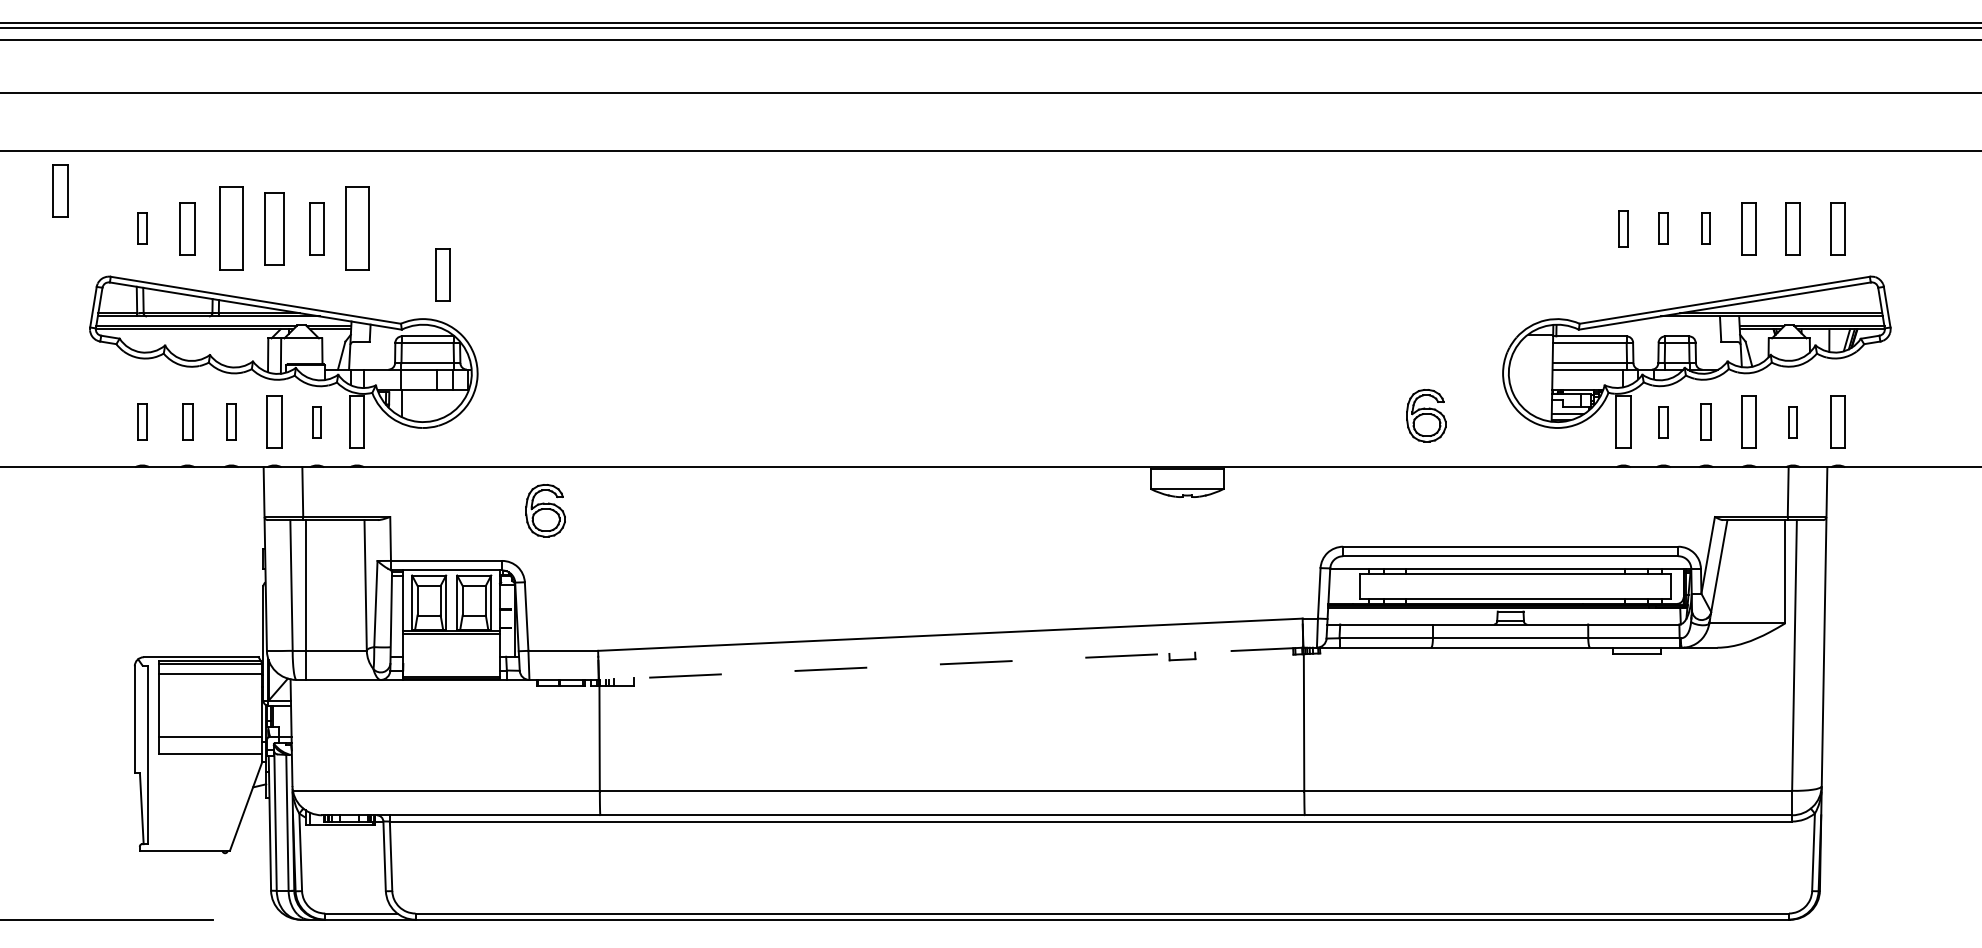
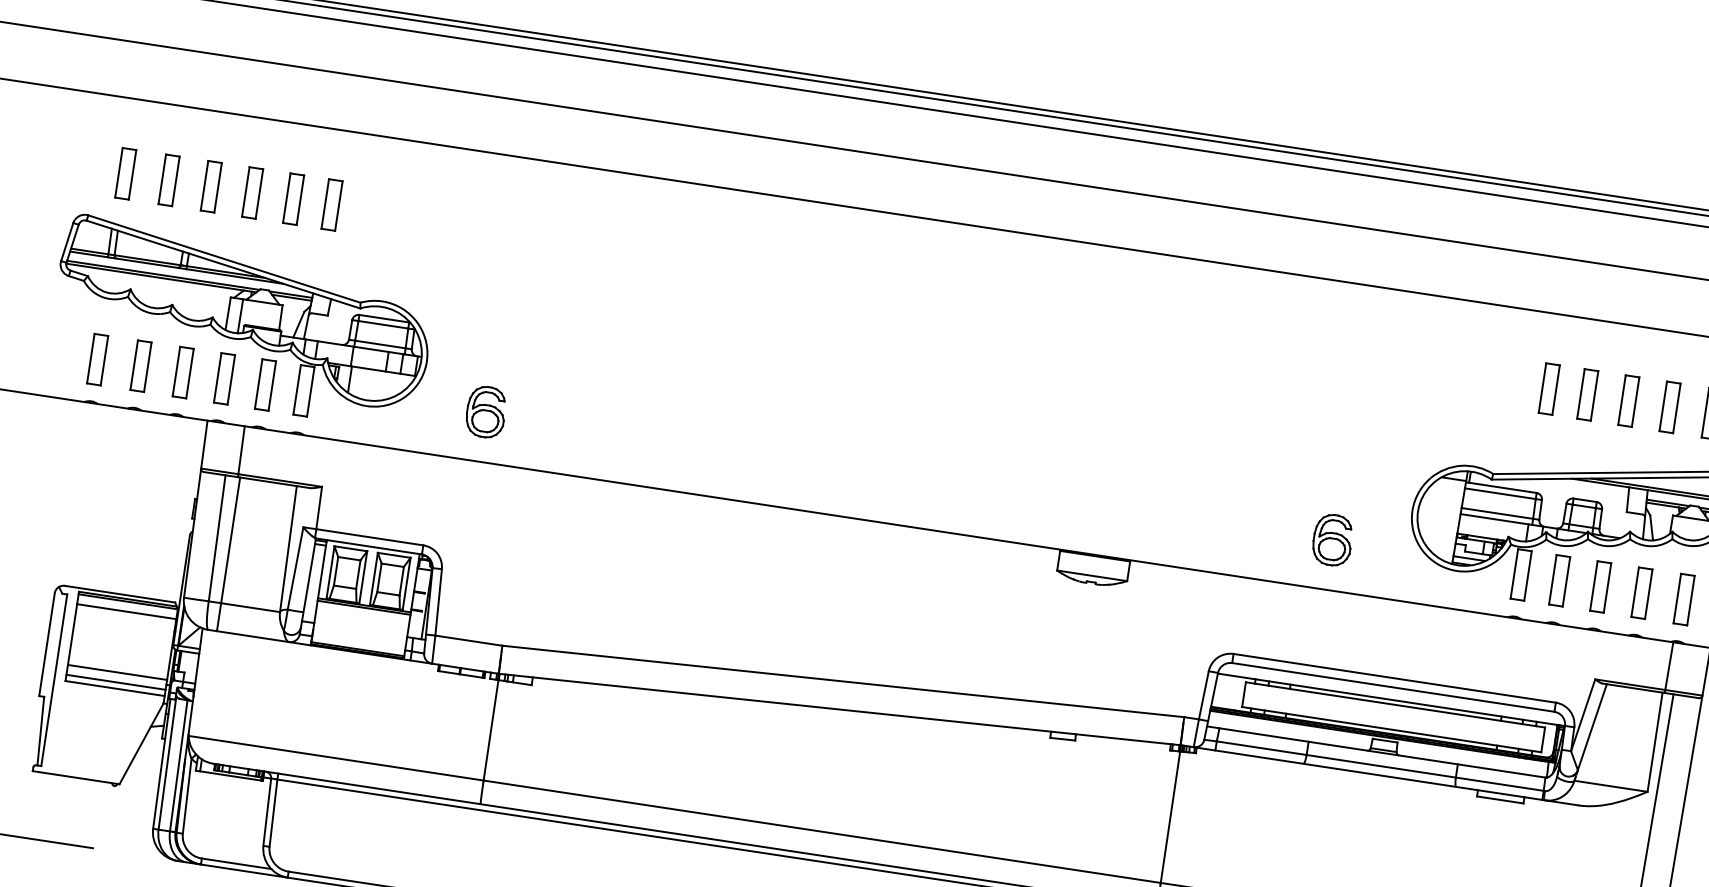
part: (60, 190) -> (52, 125), removed
part: (142, 228) -> (125, 173), size x1.67
part: (231, 228) -> (211, 186), size x0.62
part: (274, 228) -> (252, 192), size x0.71
part: (356, 228) -> (331, 204), size x0.62
part: (1623, 228) -> (1549, 388), size x1.43
part: (1663, 228) -> (1587, 394), size x1.67
part: (1705, 228) -> (1628, 400), size x1.67
part: (442, 274) -> (407, 261), removed
part: (142, 421) -> (97, 359), size x1.43
part: (187, 421) -> (141, 365), size x1.43
part: (231, 421) -> (183, 371), size x1.43
part: (316, 421) -> (265, 384), size x1.67
part: (1663, 421) -> (1559, 580), size x1.67
part: (1705, 421) -> (1600, 586), size x1.43
part: (1792, 421) -> (1683, 598), size x1.67
part: (545, 510) -> (486, 411), moved
line: (951, 663) -> (840, 709), dashed -> solid
line: (210, 747) -> (115, 682), added

